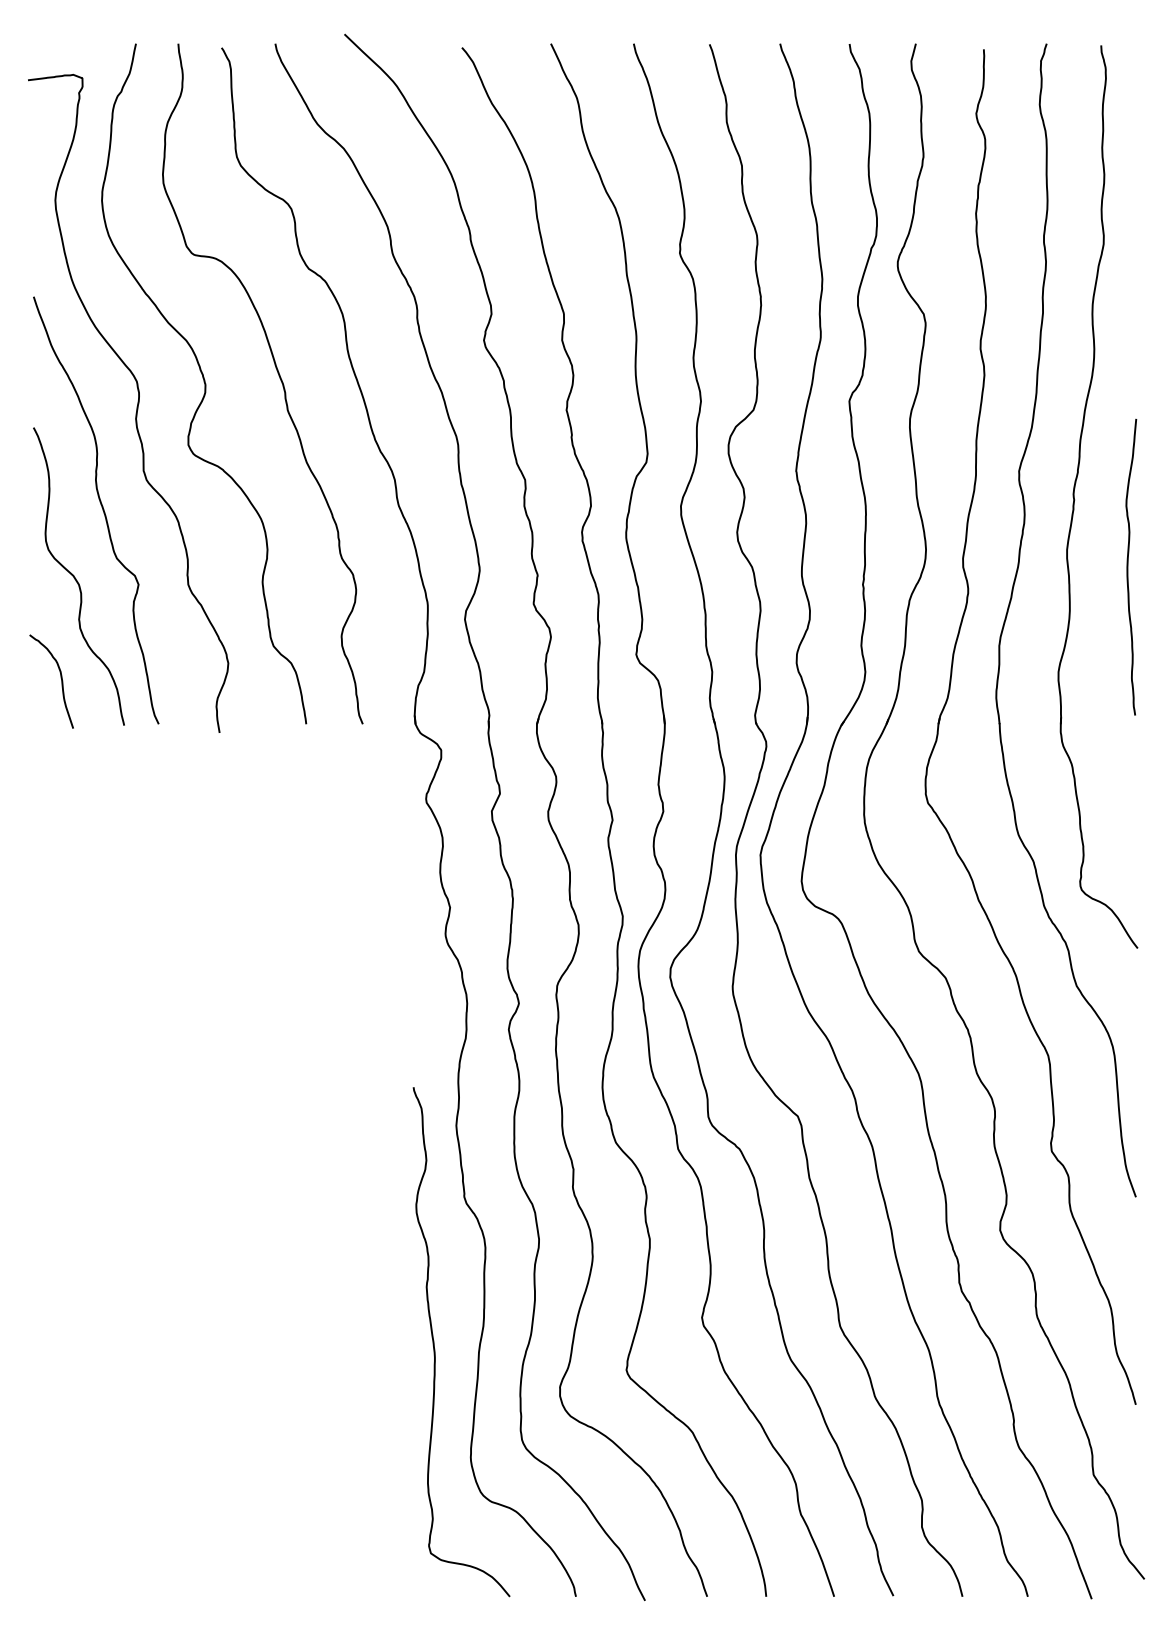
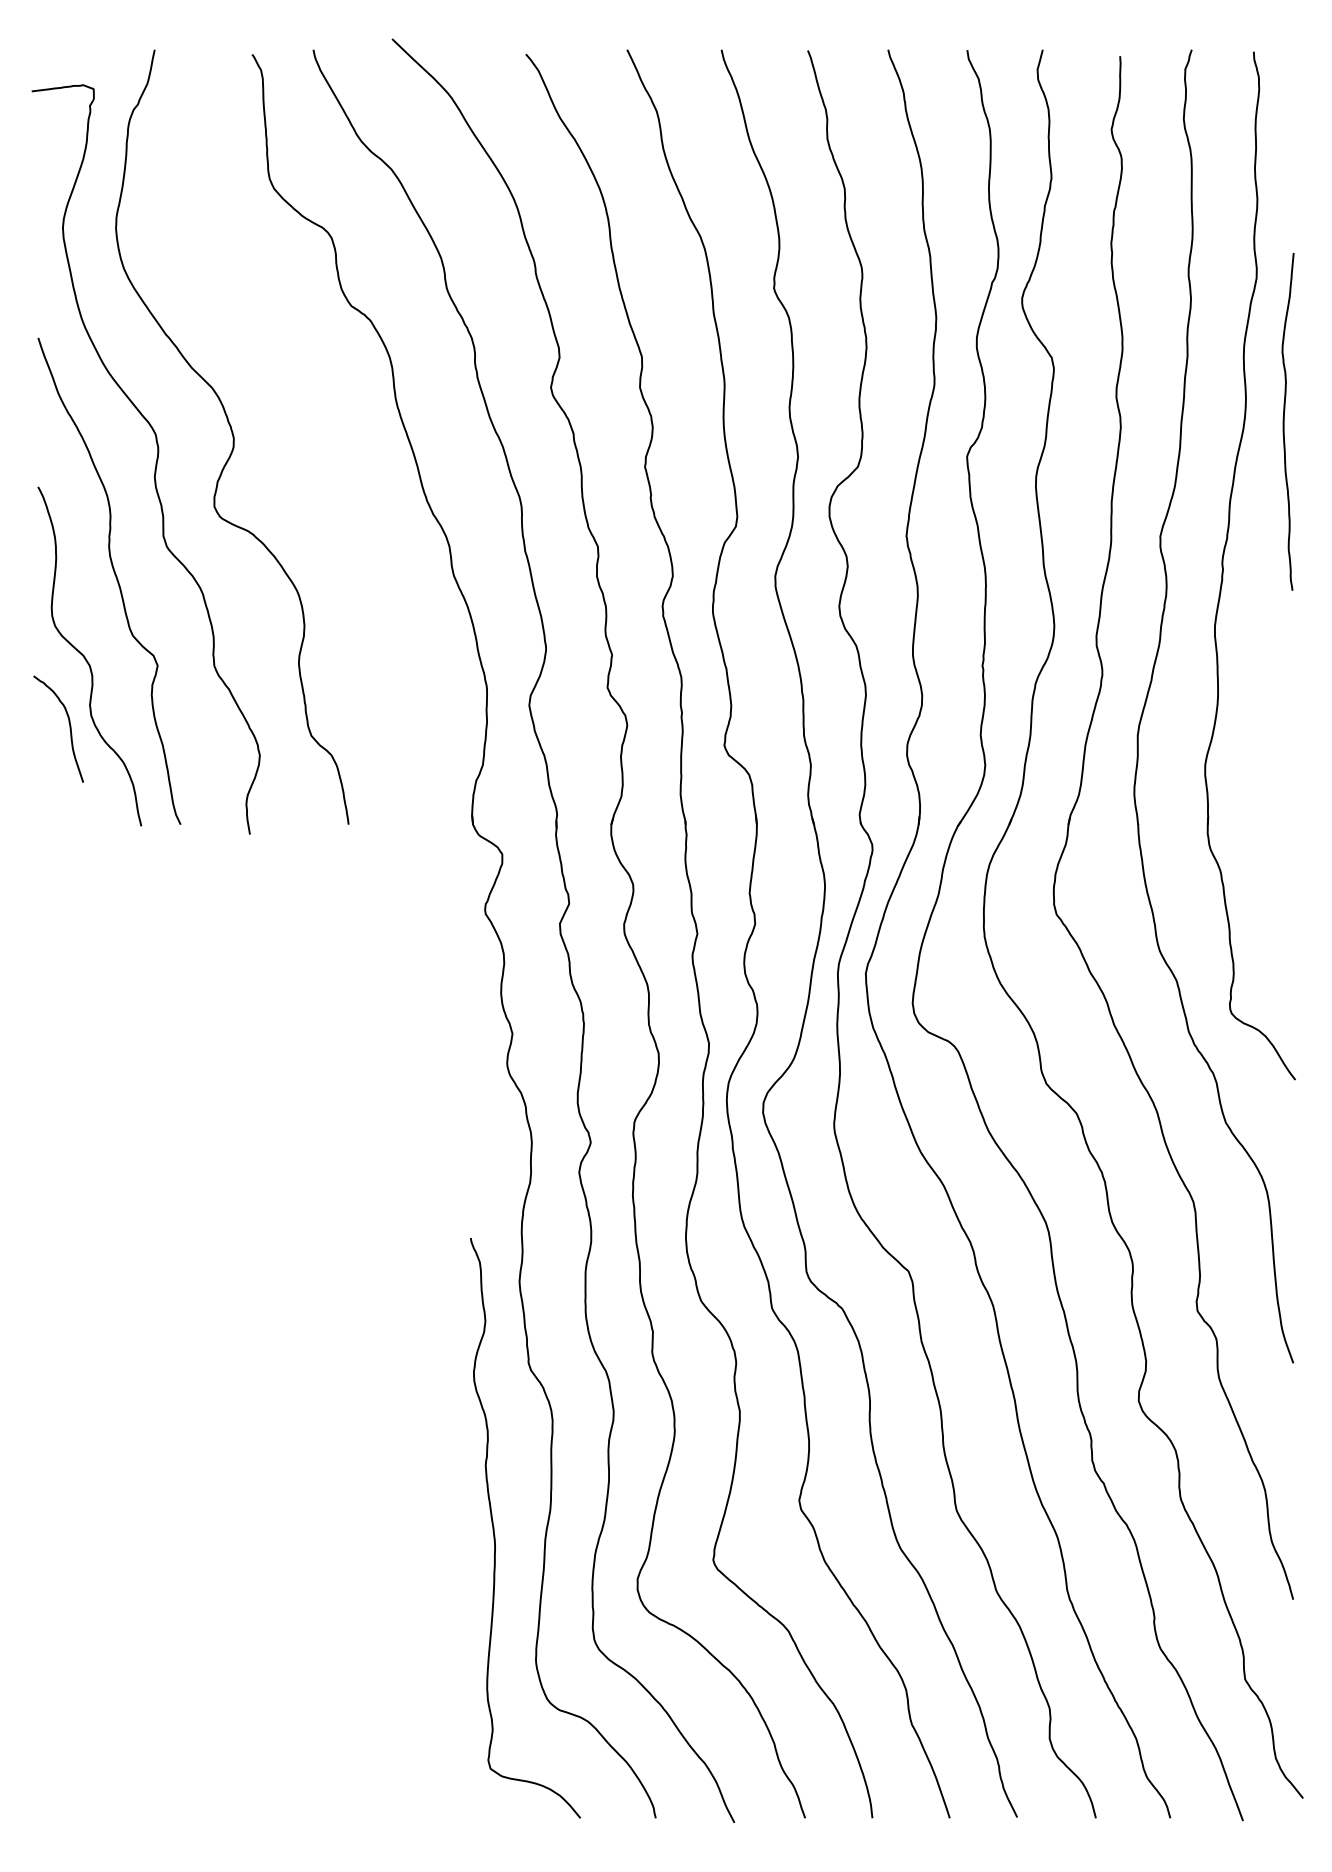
curve: (278, 377) -> (317, 429), removed
curve: (1128, 566) -> (1284, 421), moved
curve: (61, 681) -> (69, 728), moved

